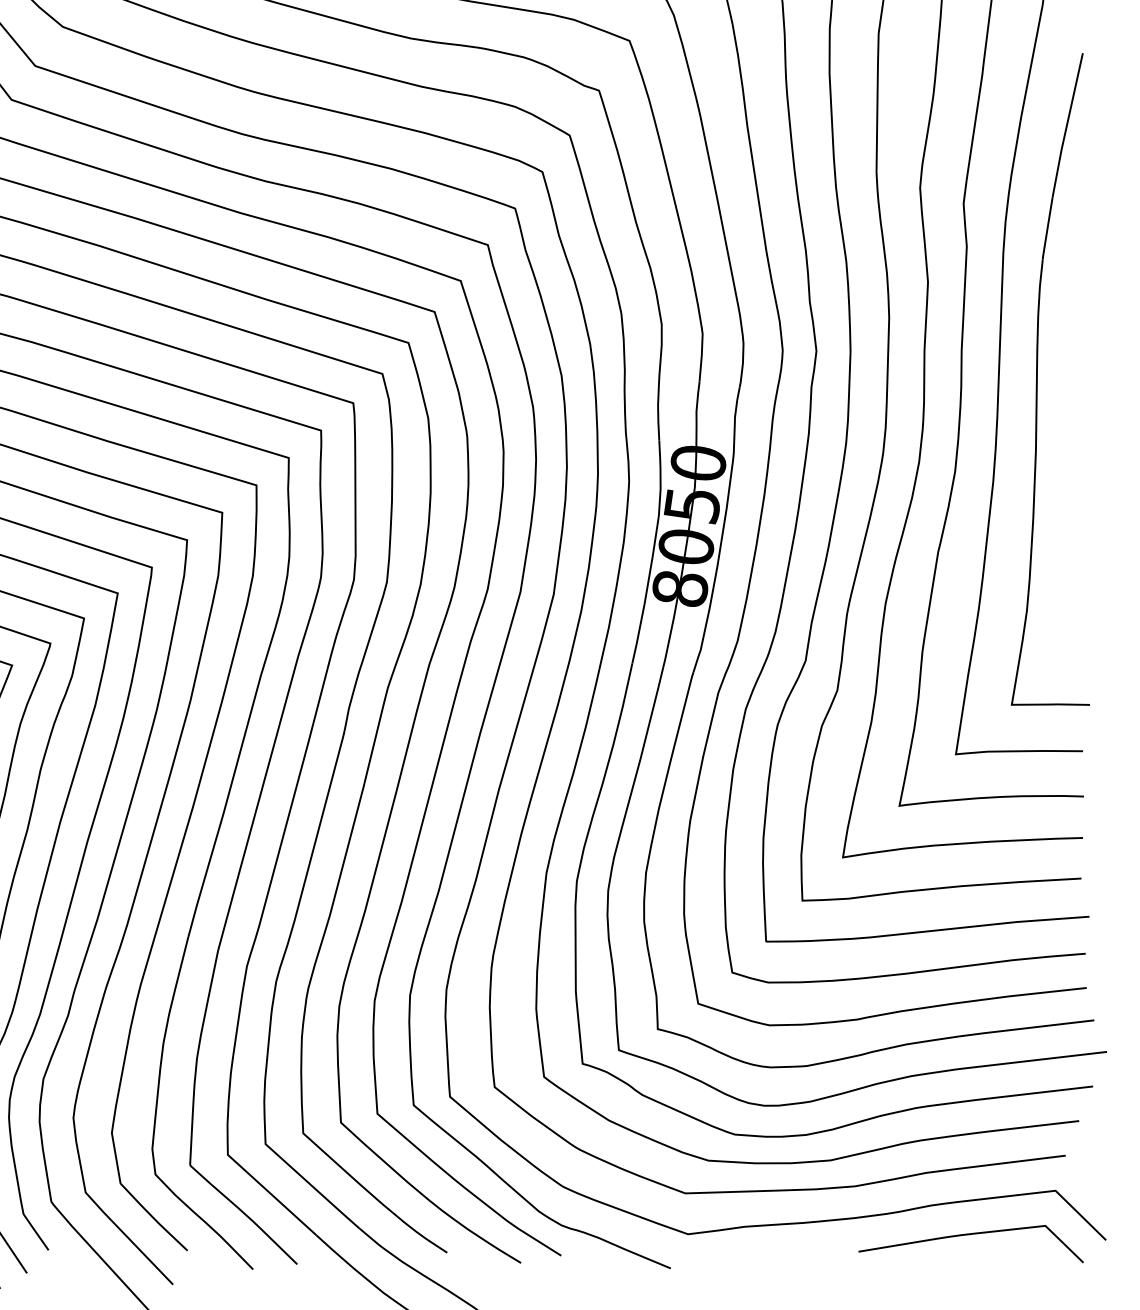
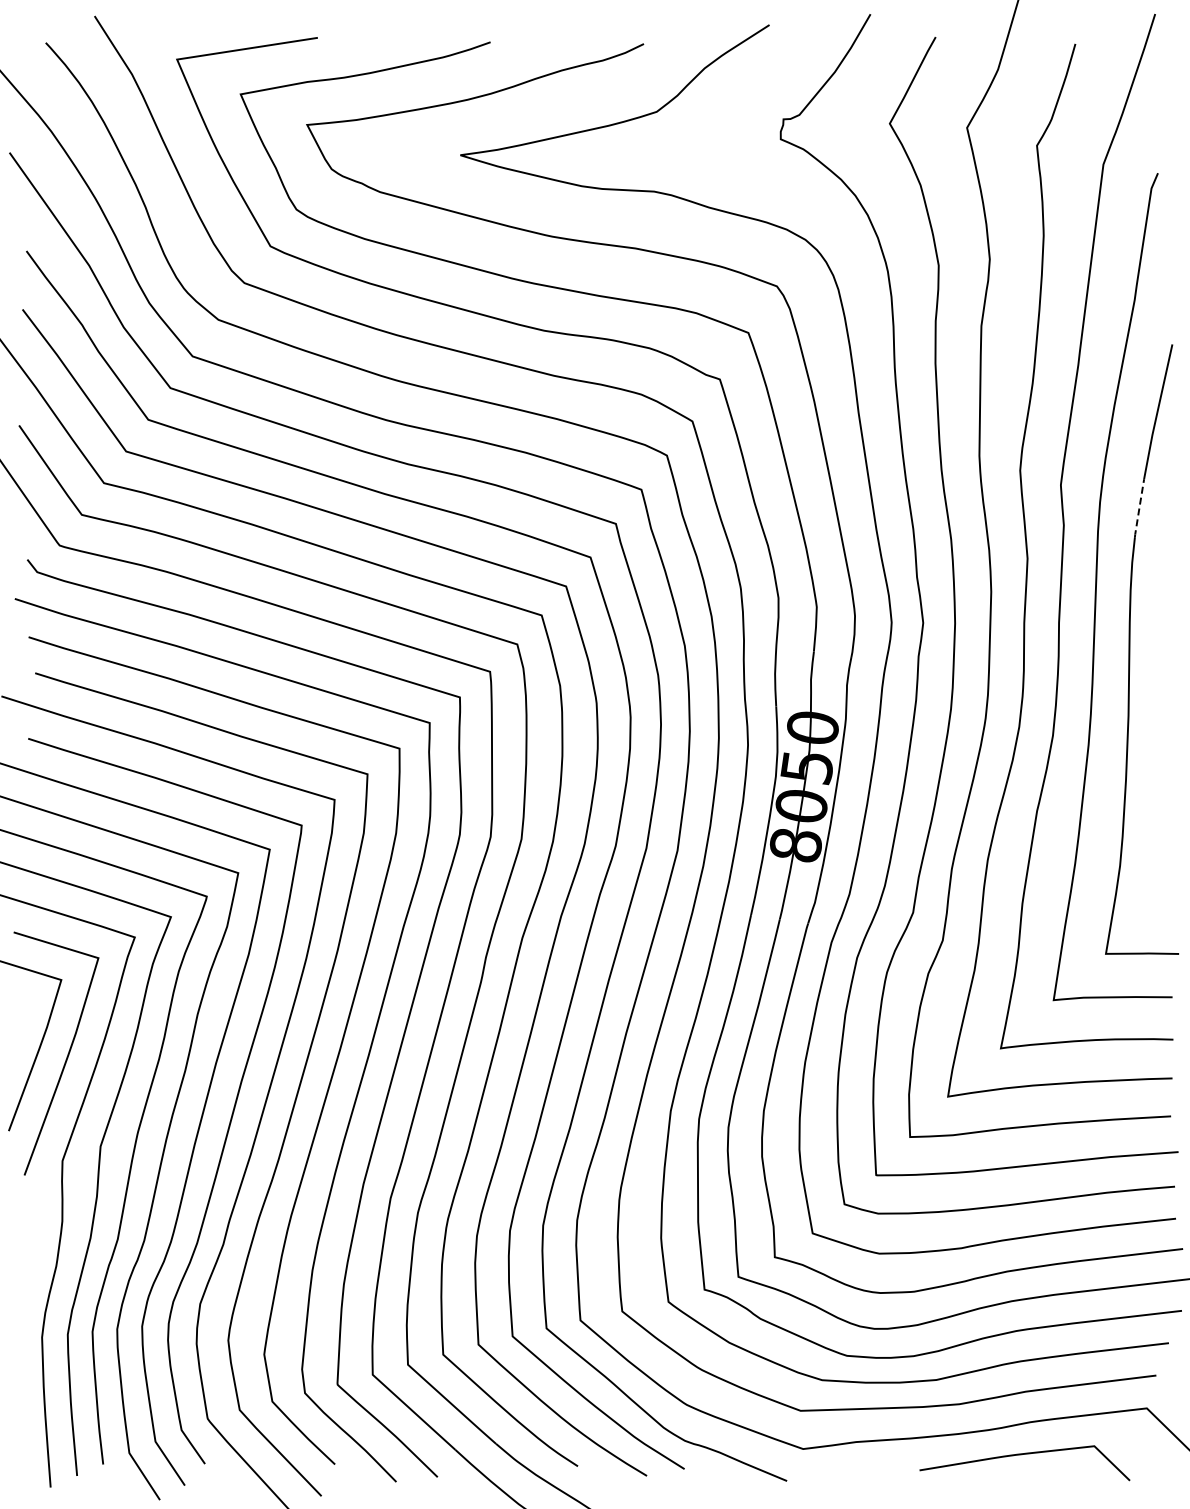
line: (1047, 228) -> (1139, 508), solid -> dashed
curve: (967, 1235) -> (1021, 1455), moved

